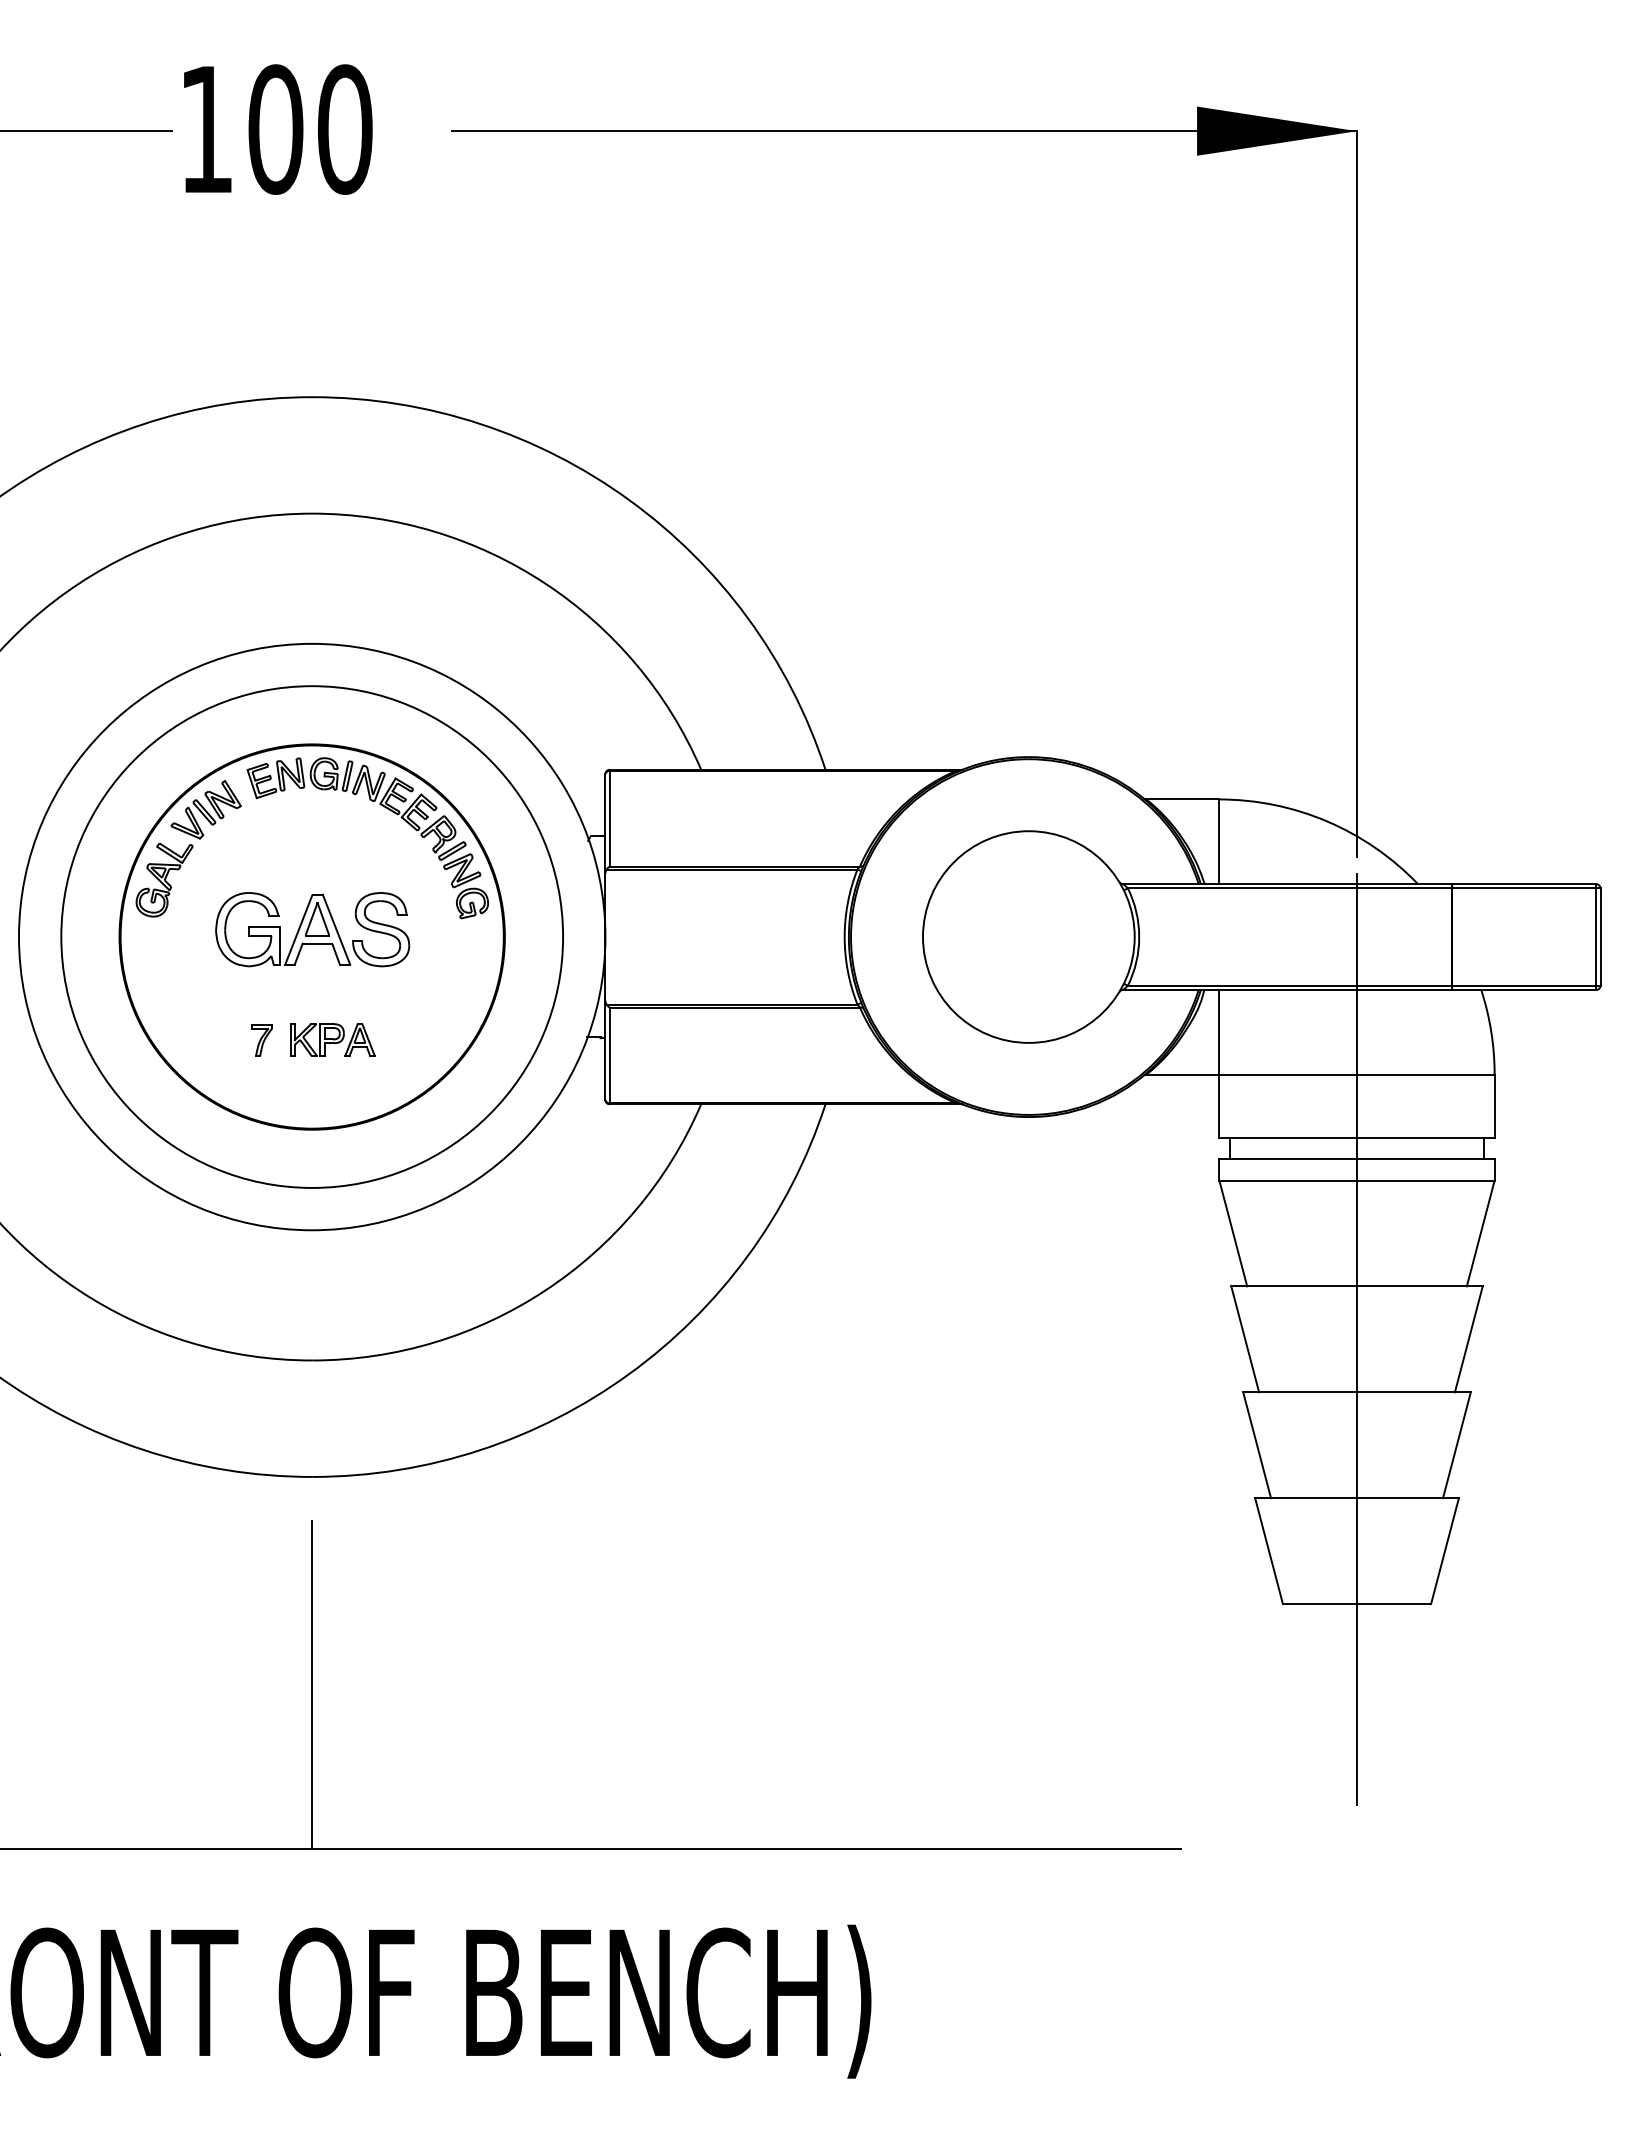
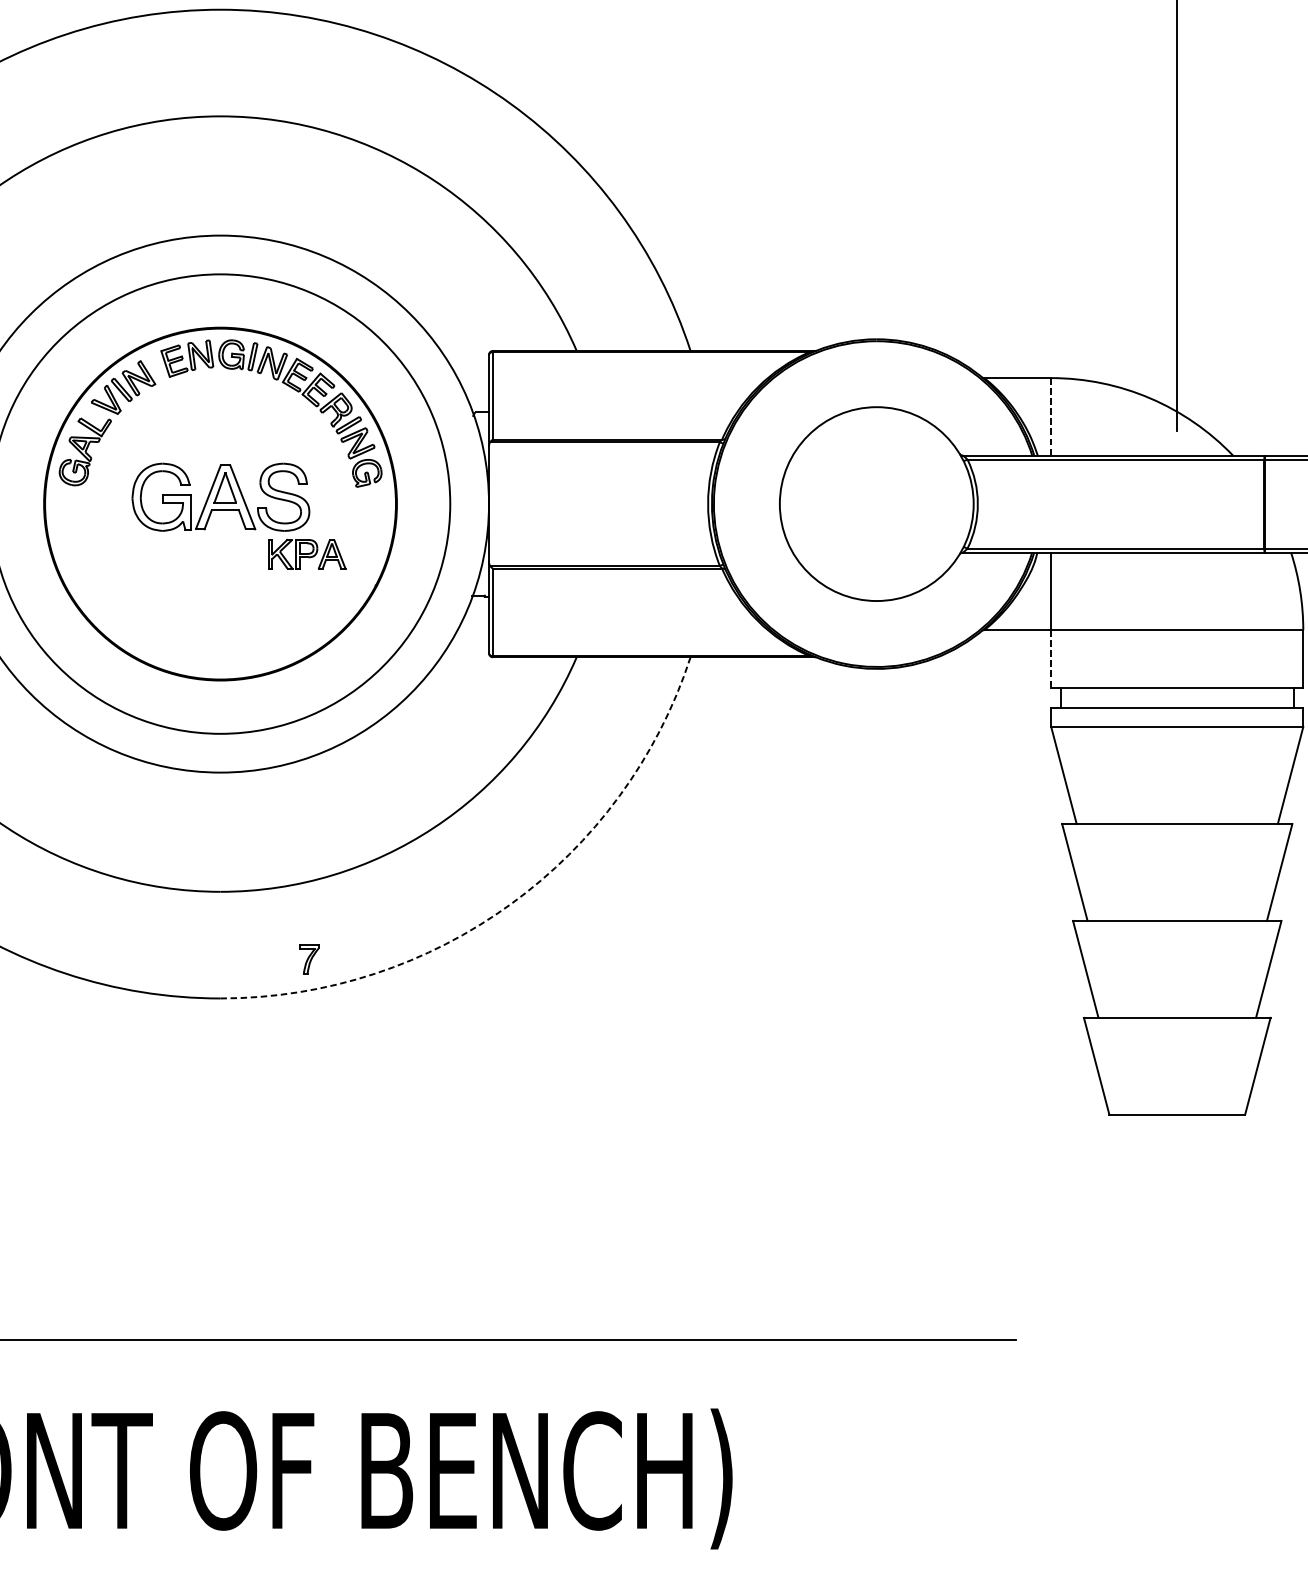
line: (1219, 842) -> (1051, 417), solid -> dashed
part: (332, 1039) -> (306, 553), moved
part: (261, 1040) -> (308, 959), moved
line: (1219, 1106) -> (1051, 659), solid -> dashed
line: (1357, 1339) -> (1177, 872), removed
arc: (629, 1373) -> (511, 903), solid -> dashed
line: (312, 1685) -> (220, 1189), removed

